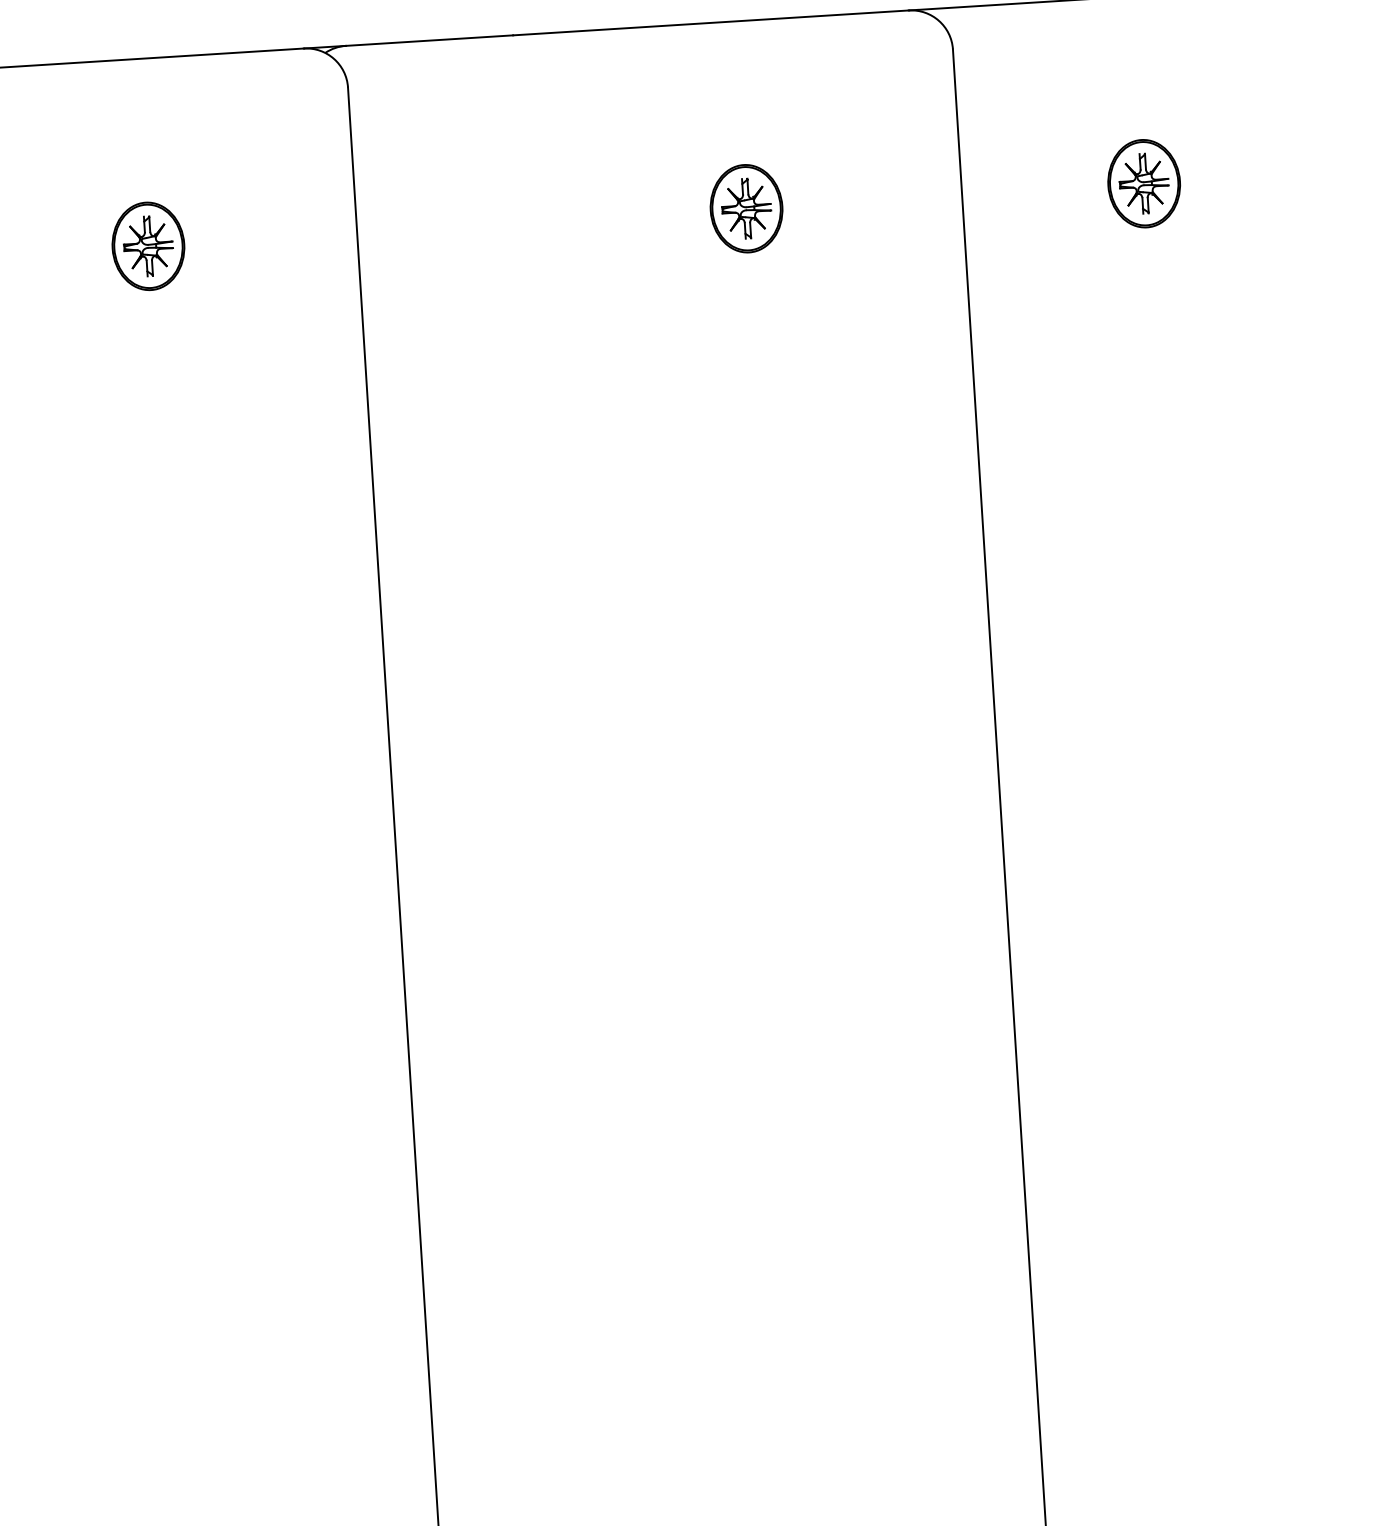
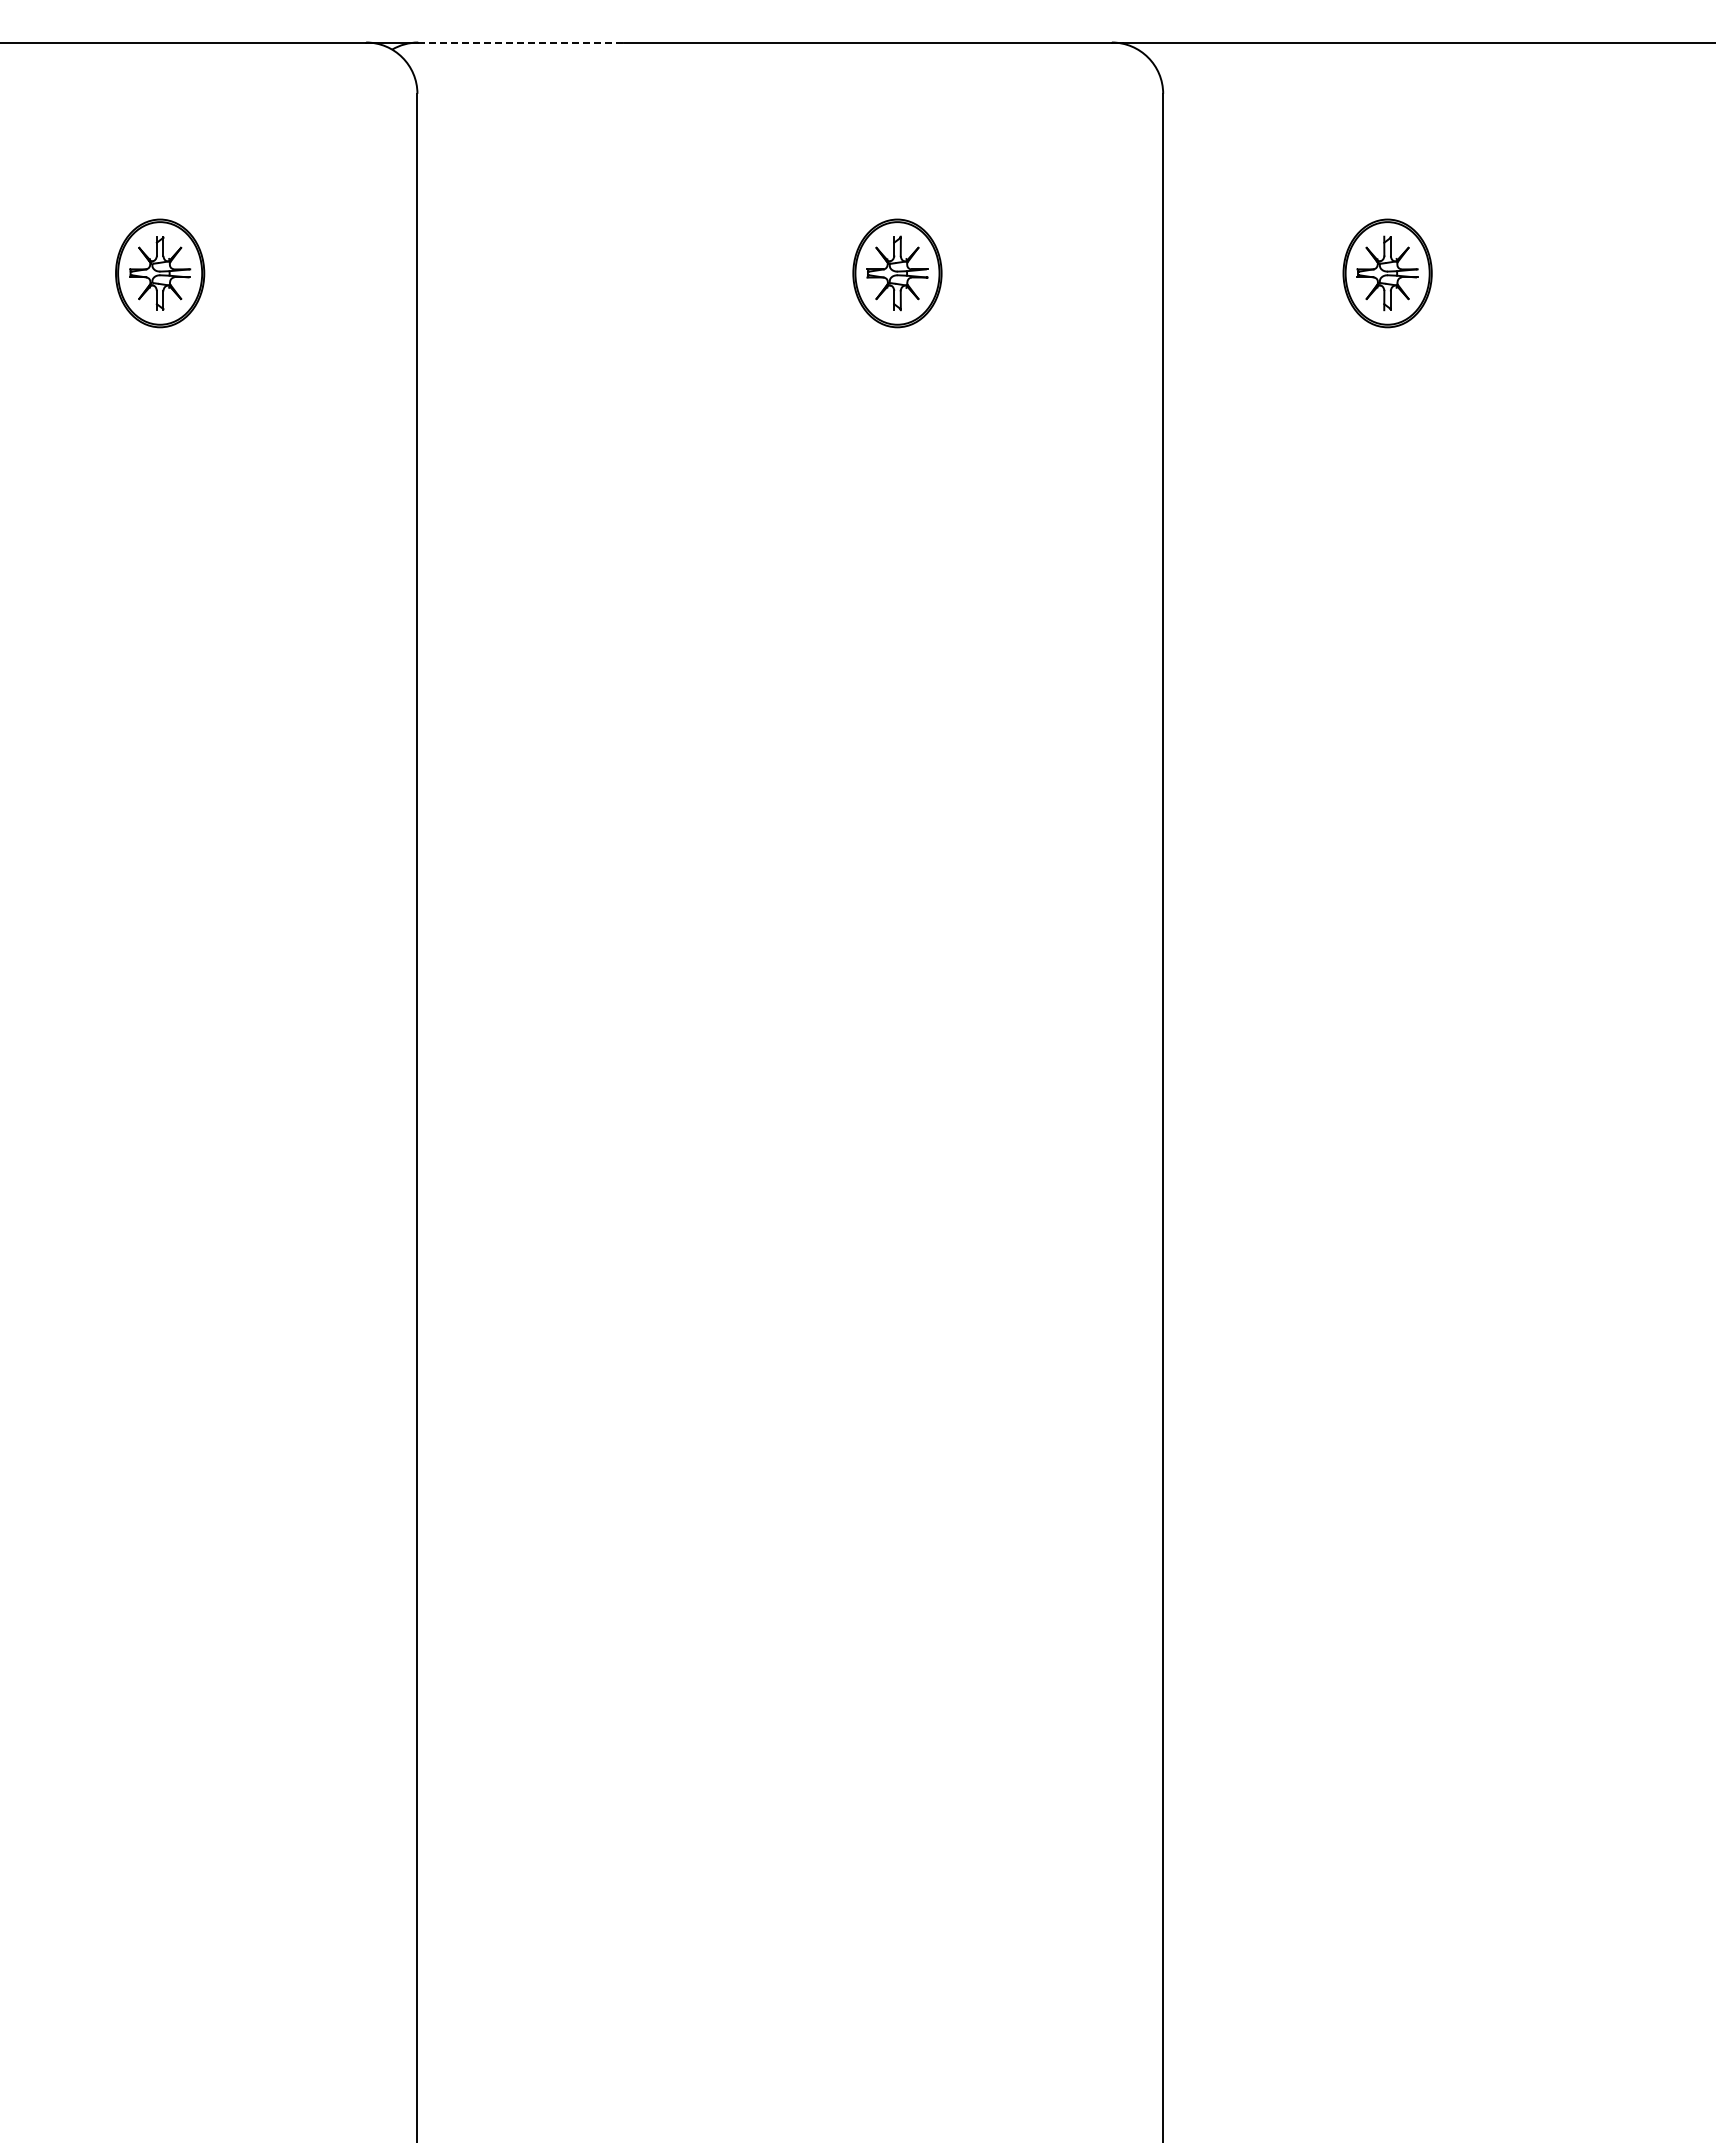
line: (429, 40) -> (521, 42), solid -> dashed

